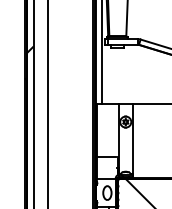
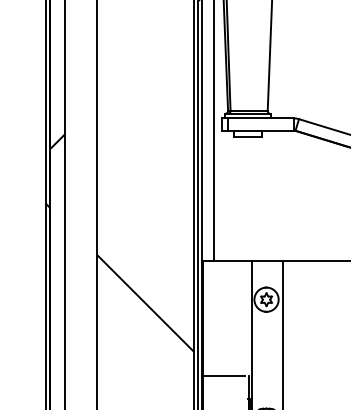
hatch: (70, 123) -> (145, 302), added

